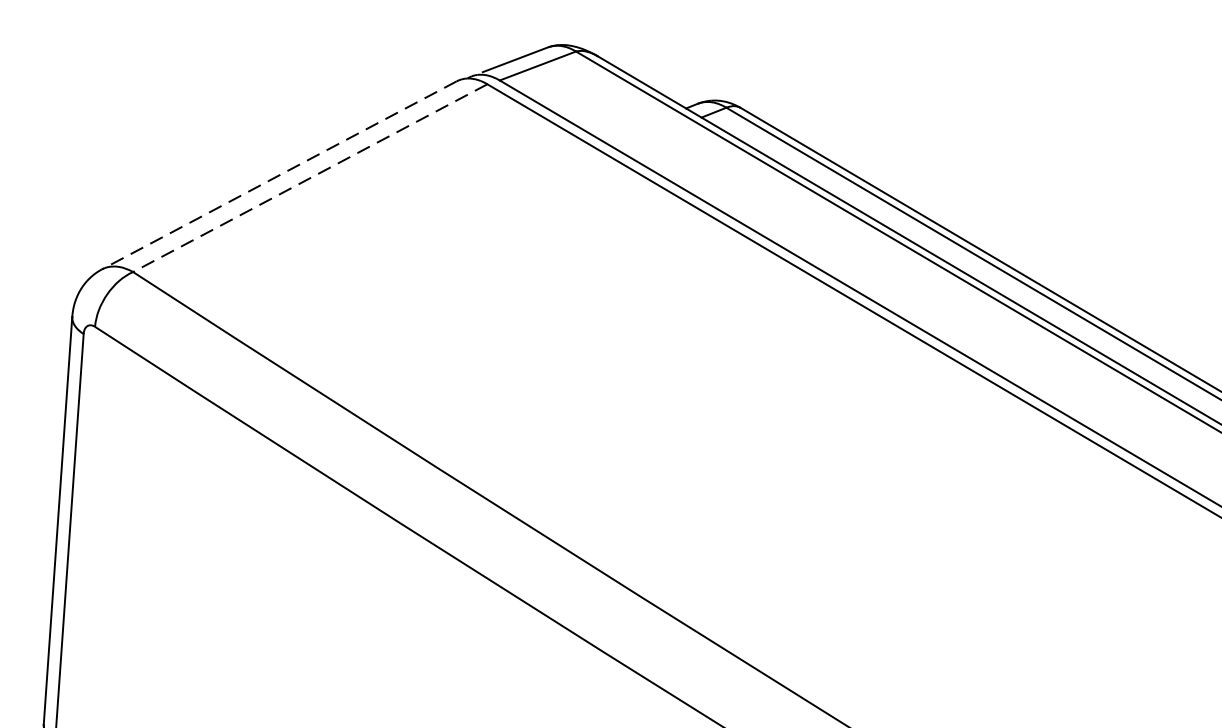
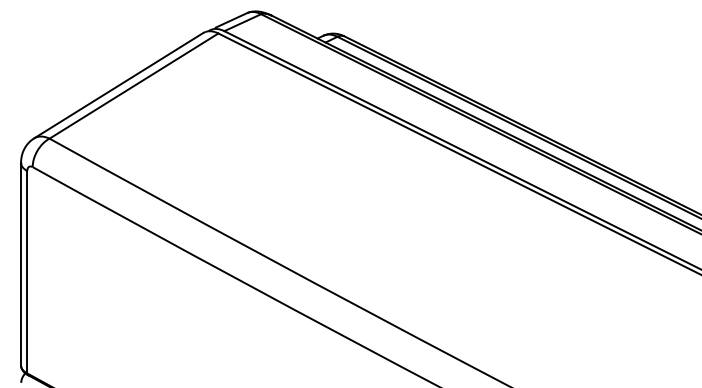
line: (279, 174) -> (118, 85), dashed -> solid
line: (309, 178) -> (133, 86), dashed -> solid

